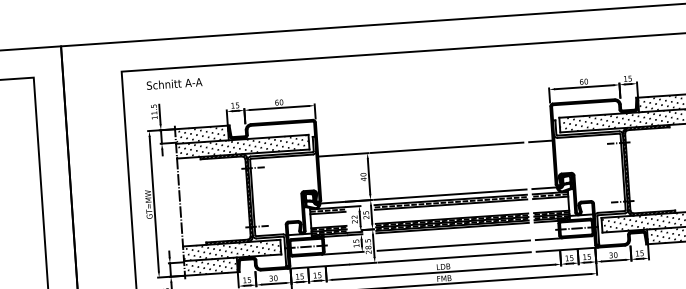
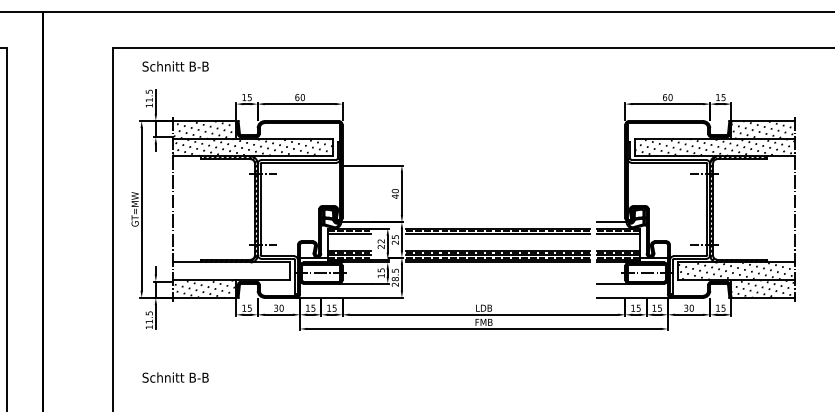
text: (193, 82) -> (198, 66), Schnitt A-A -> Schnitt B-B
line: (541, 141) -> (611, 165), removed
line: (447, 147) -> (498, 165), removed
line: (450, 194) -> (498, 222), removed
line: (454, 245) -> (498, 283), removed
hatch: (232, 250) -> (231, 271), removed
line: (454, 257) -> (498, 297), removed

